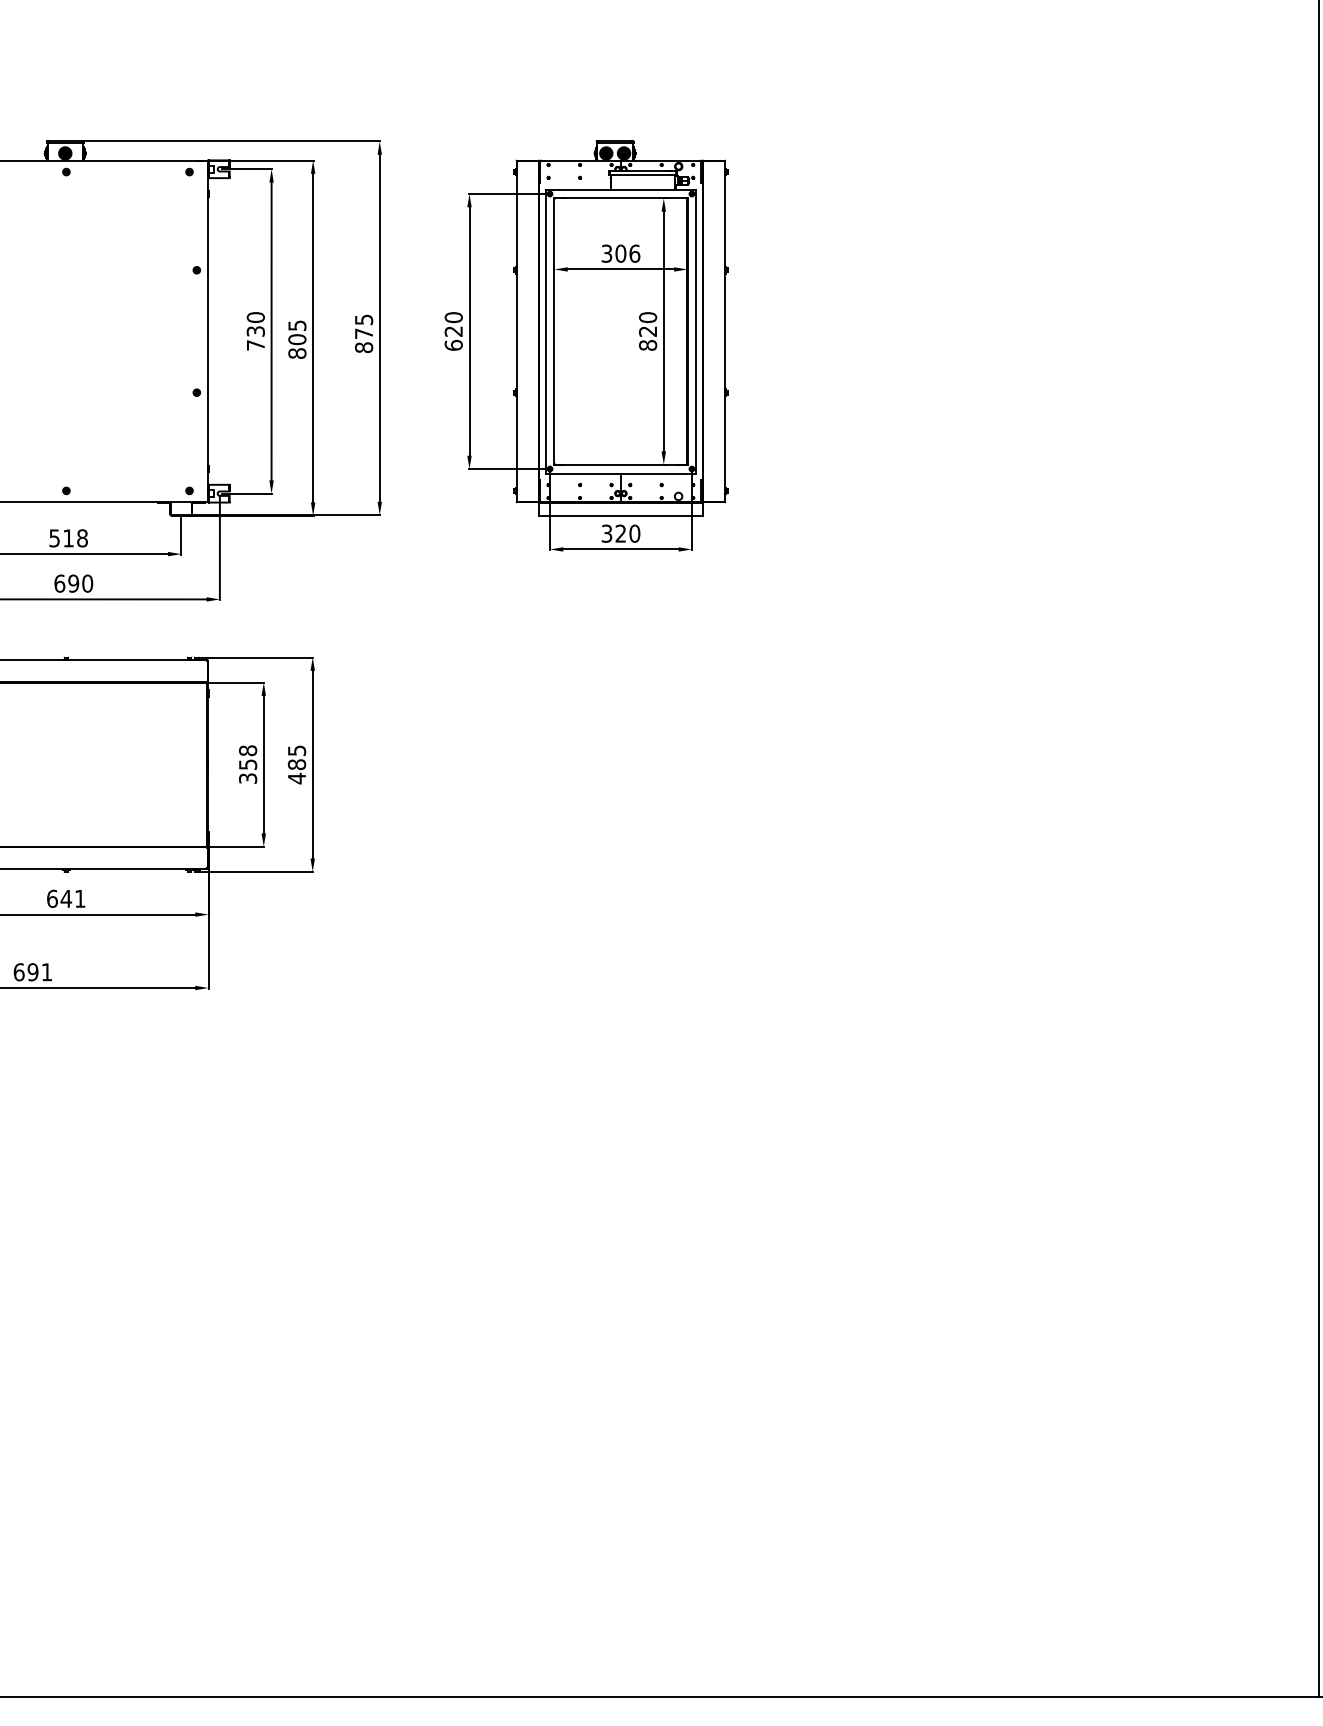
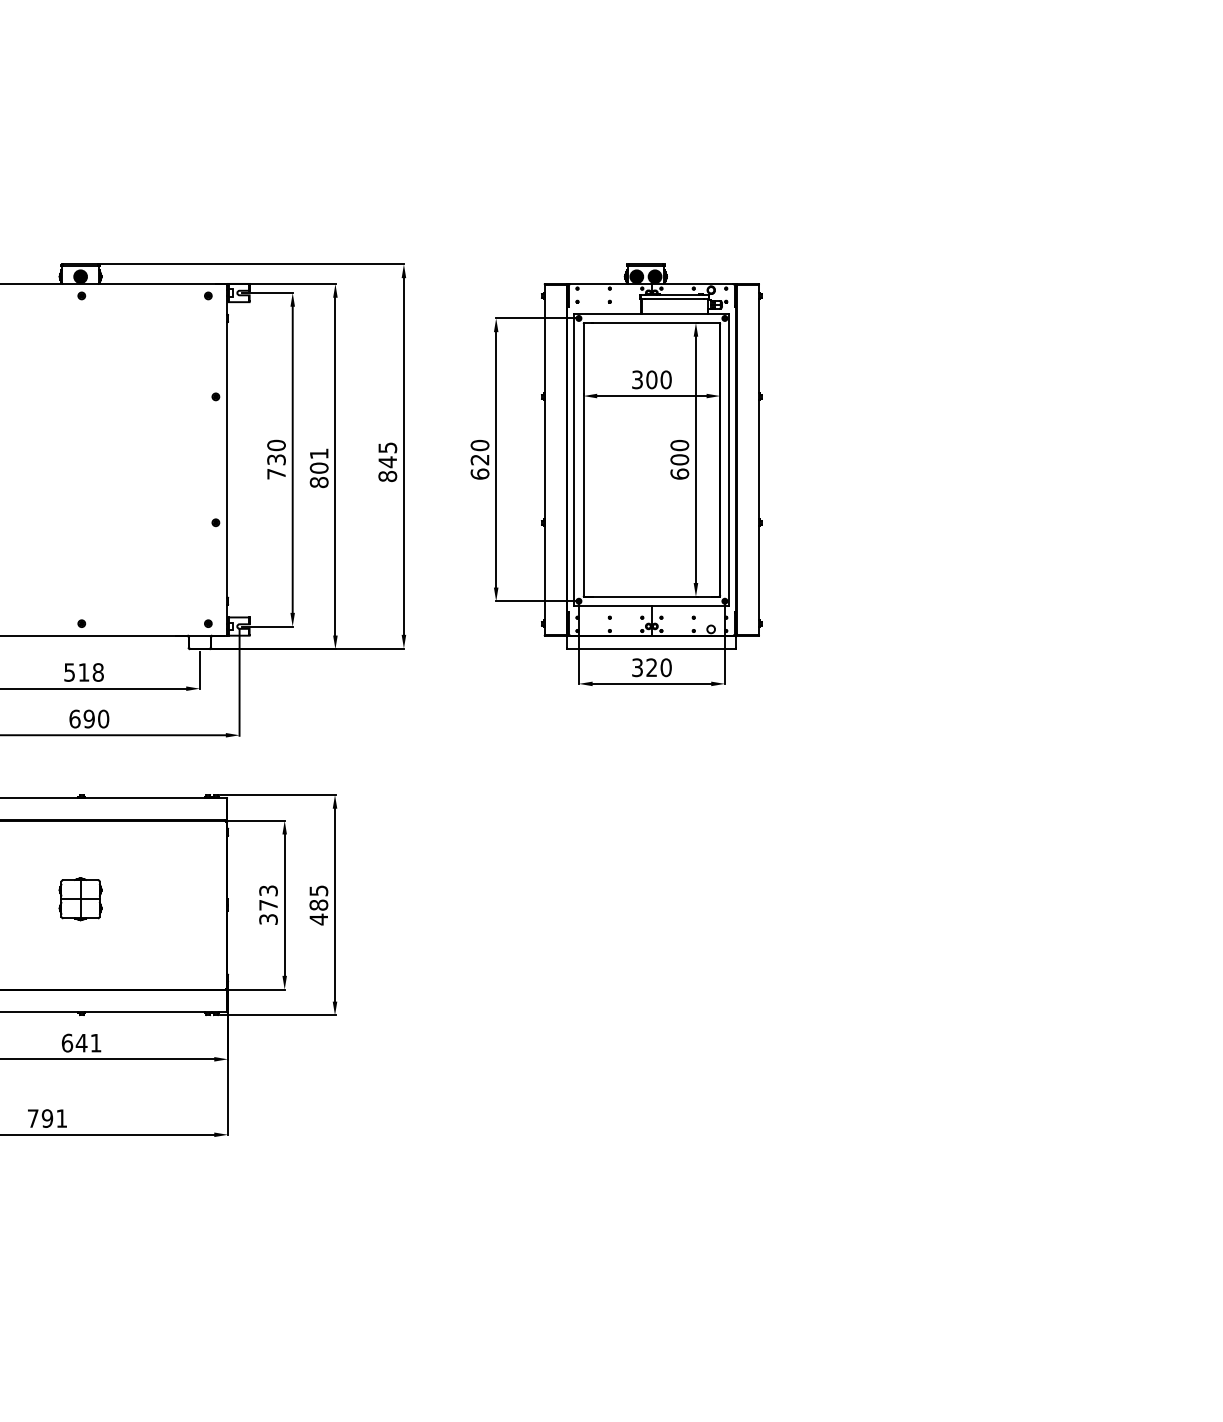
text: (634, 253) -> (665, 379), 306 -> 300
text: (297, 325) -> (319, 453), 805 -> 801
text: (363, 333) -> (387, 461), 875 -> 845
text: (648, 338) -> (680, 467), 820 -> 600
text: (248, 757) -> (268, 897), 358 -> 373
part: (64, 758) -> (79, 898), added
text: (18, 972) -> (32, 1118), 691 -> 791

